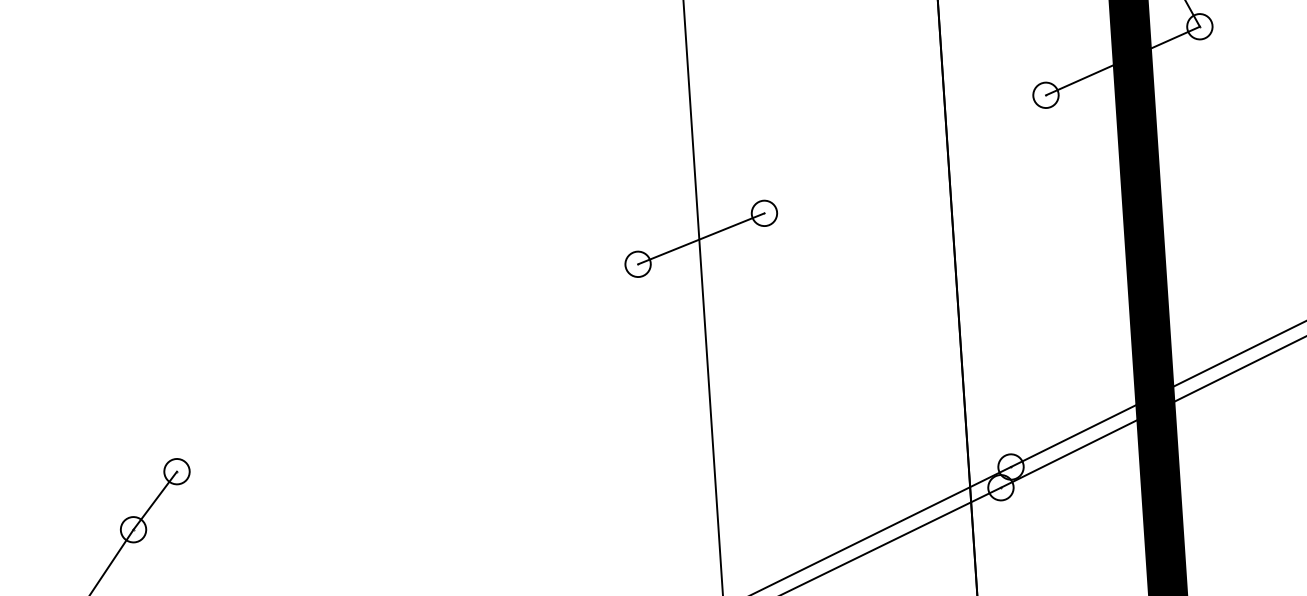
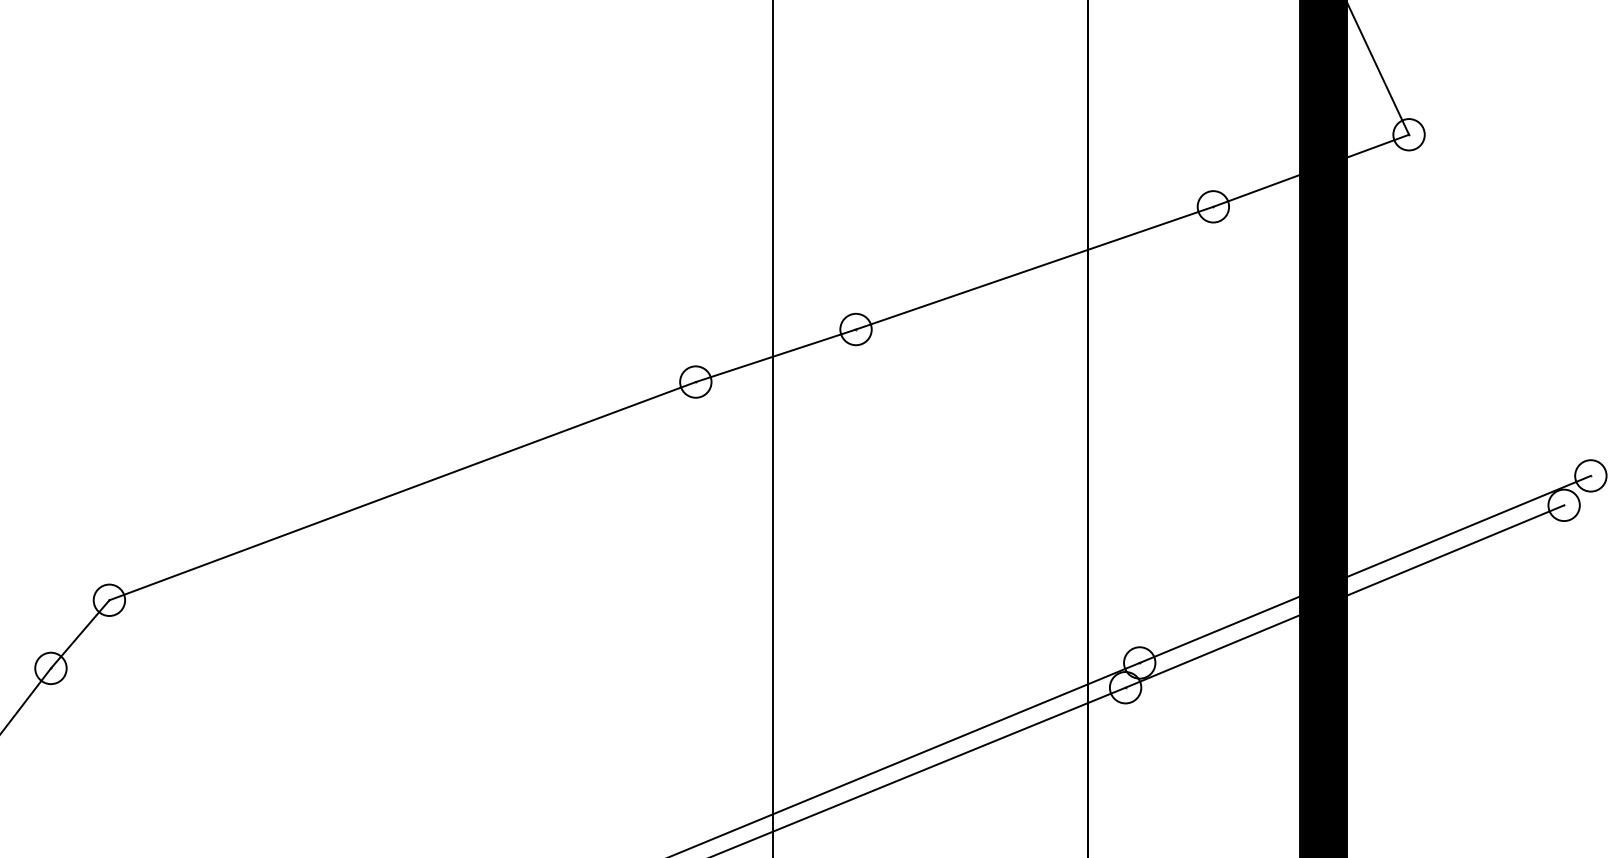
line: (905, 153) -> (1034, 267), added
line: (407, 368) -> (402, 491), added

